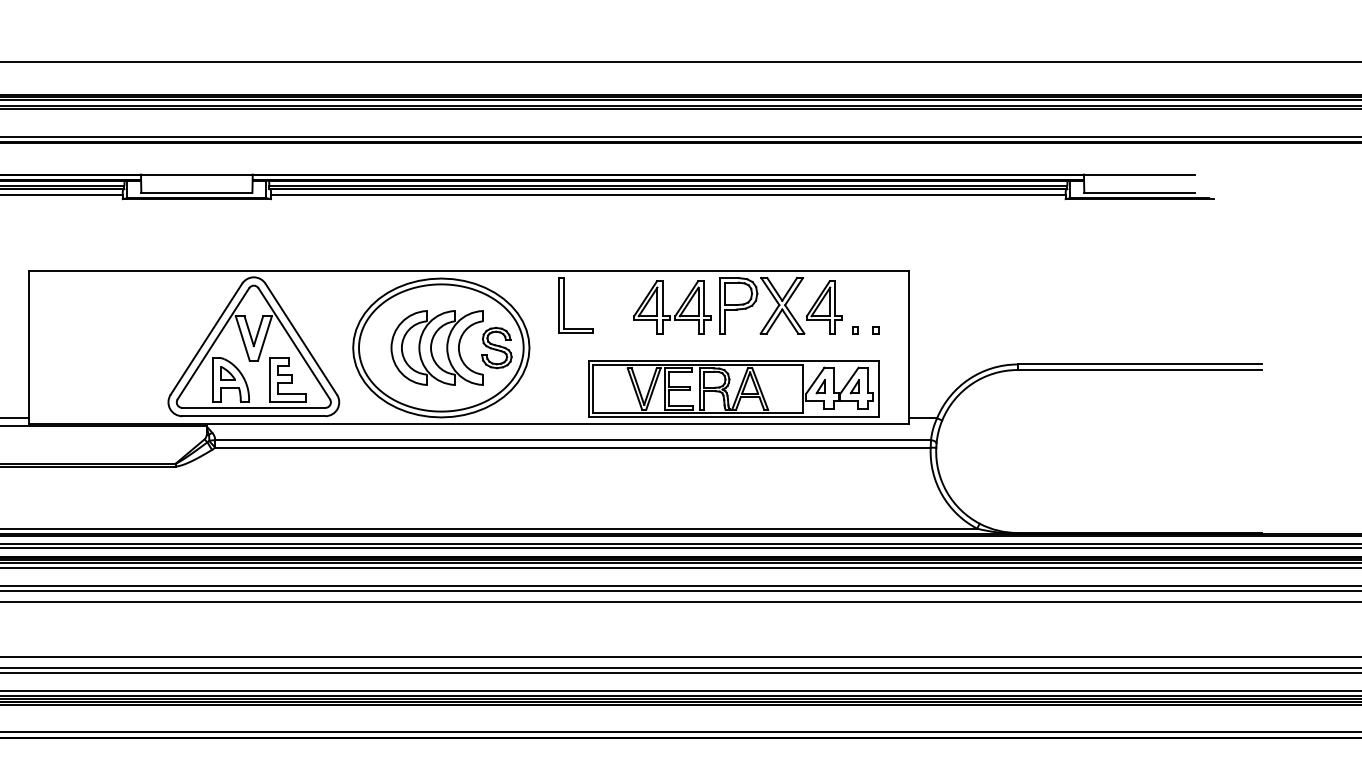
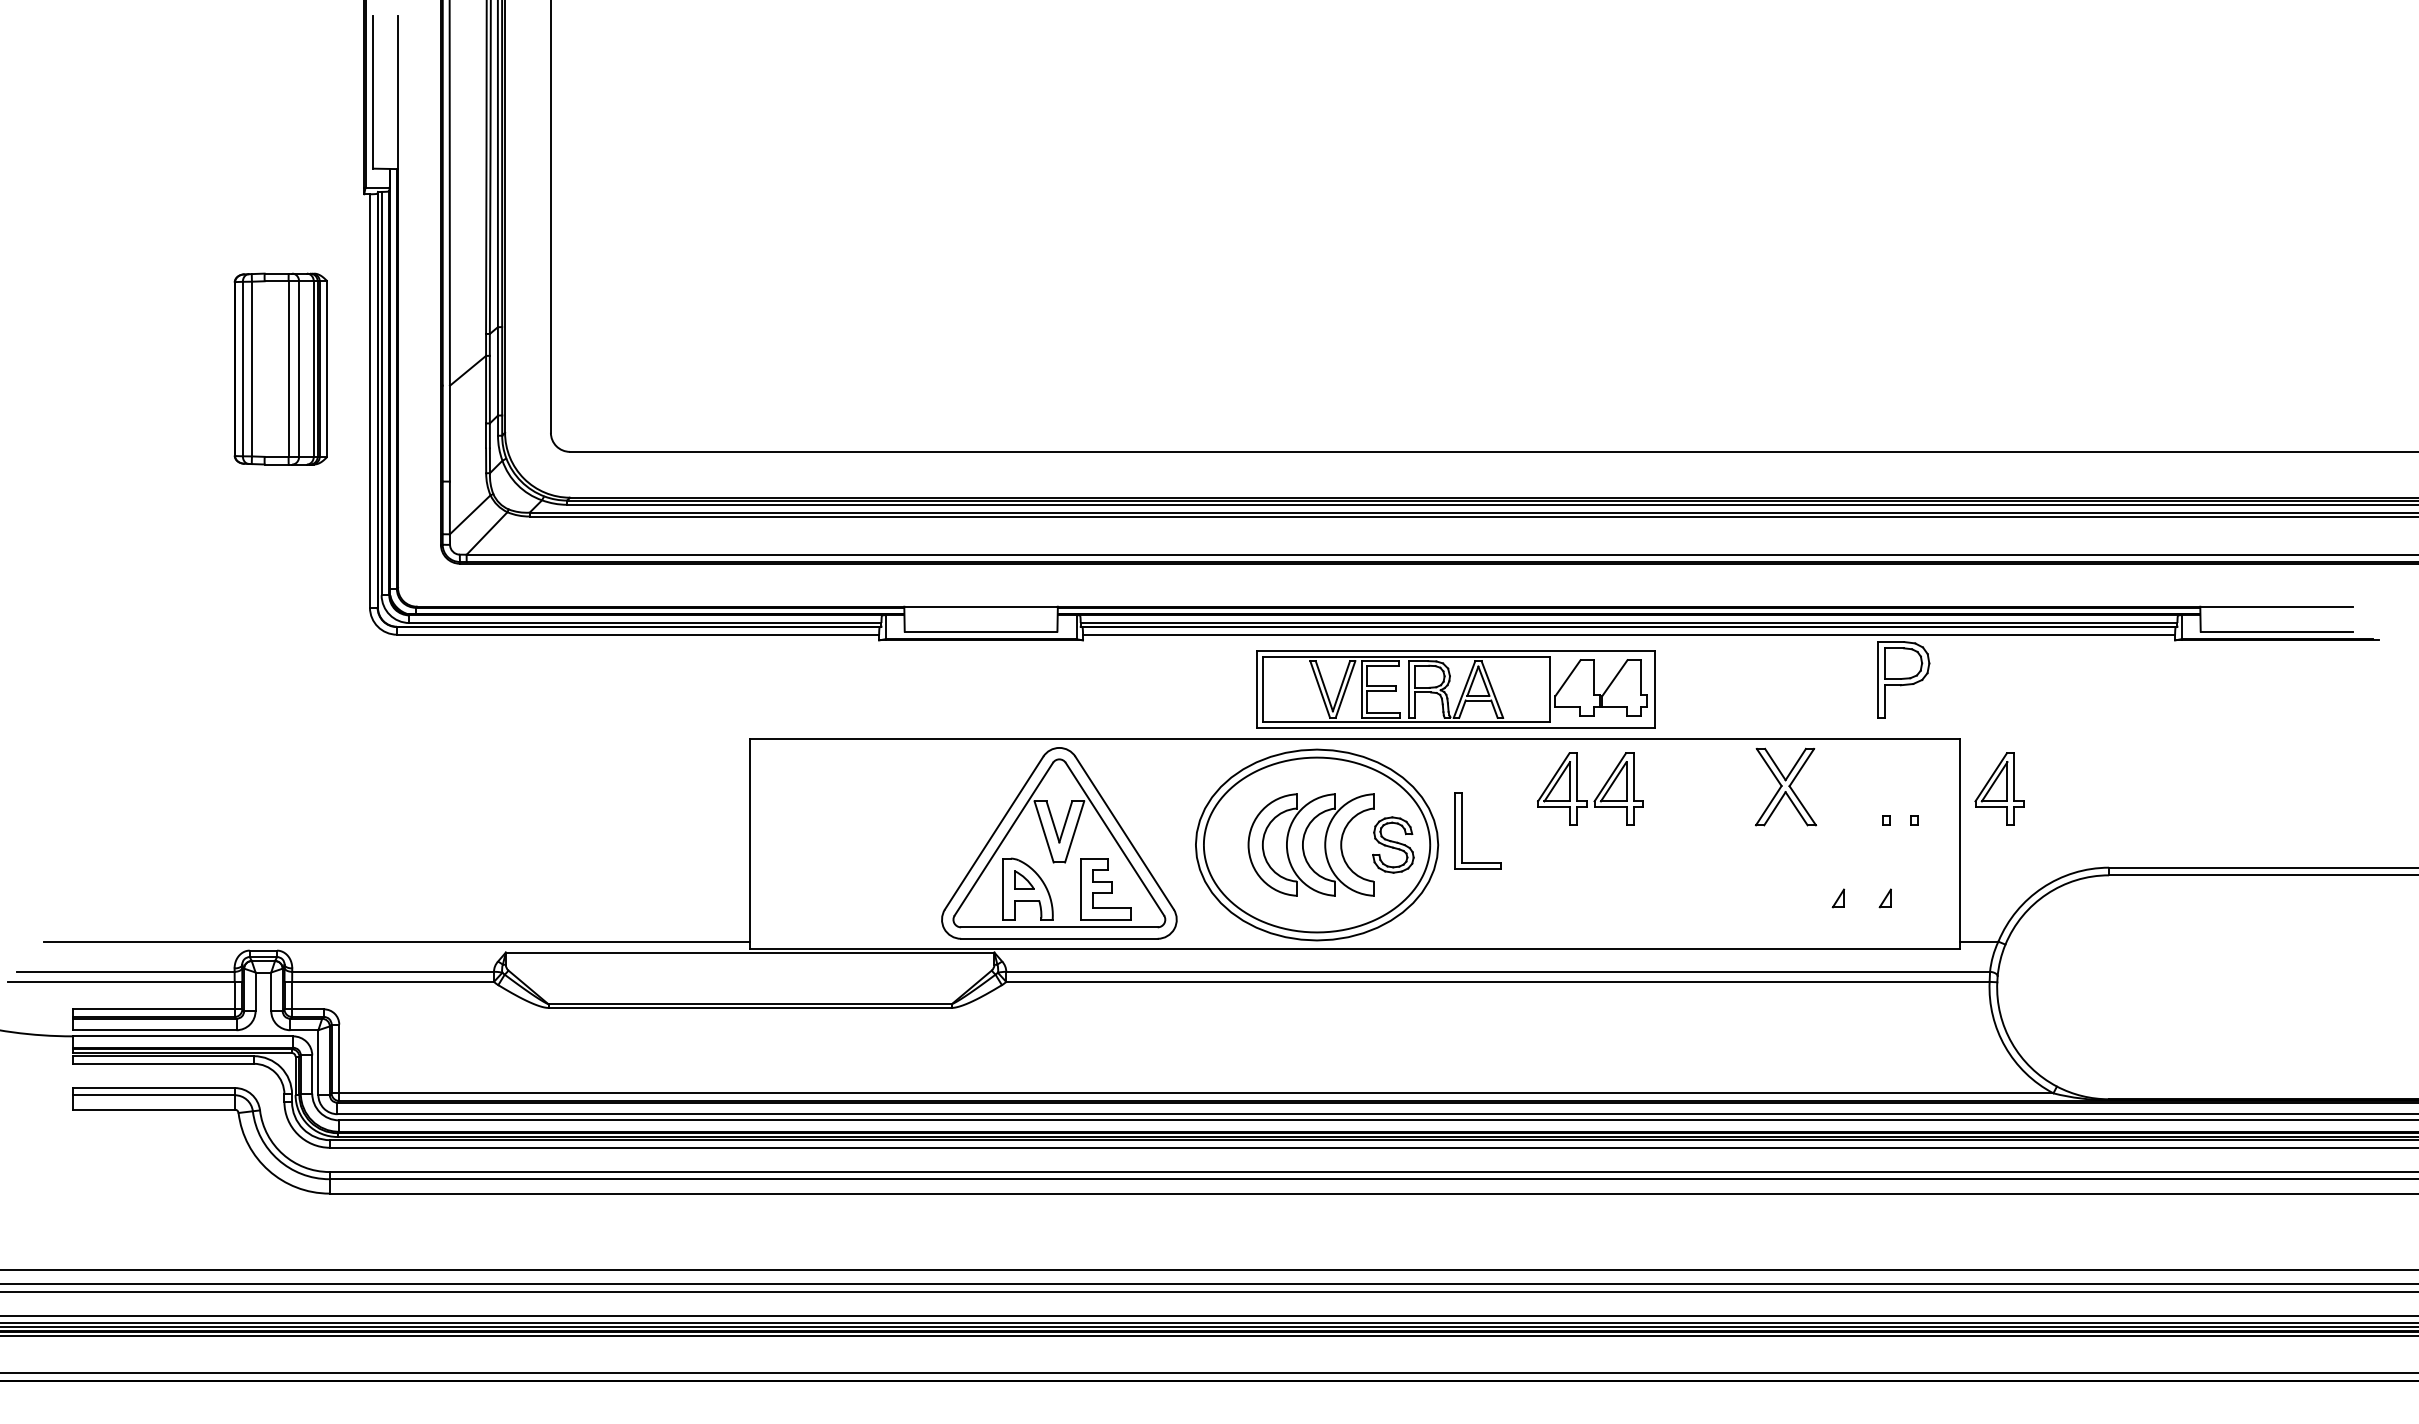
part: (564, 305) -> (1462, 830), moved
part: (738, 305) -> (1903, 679), moved
part: (824, 306) -> (1999, 788), moved
part: (678, 310) -> (1598, 793), moved
part: (733, 389) -> (1455, 689), moved

